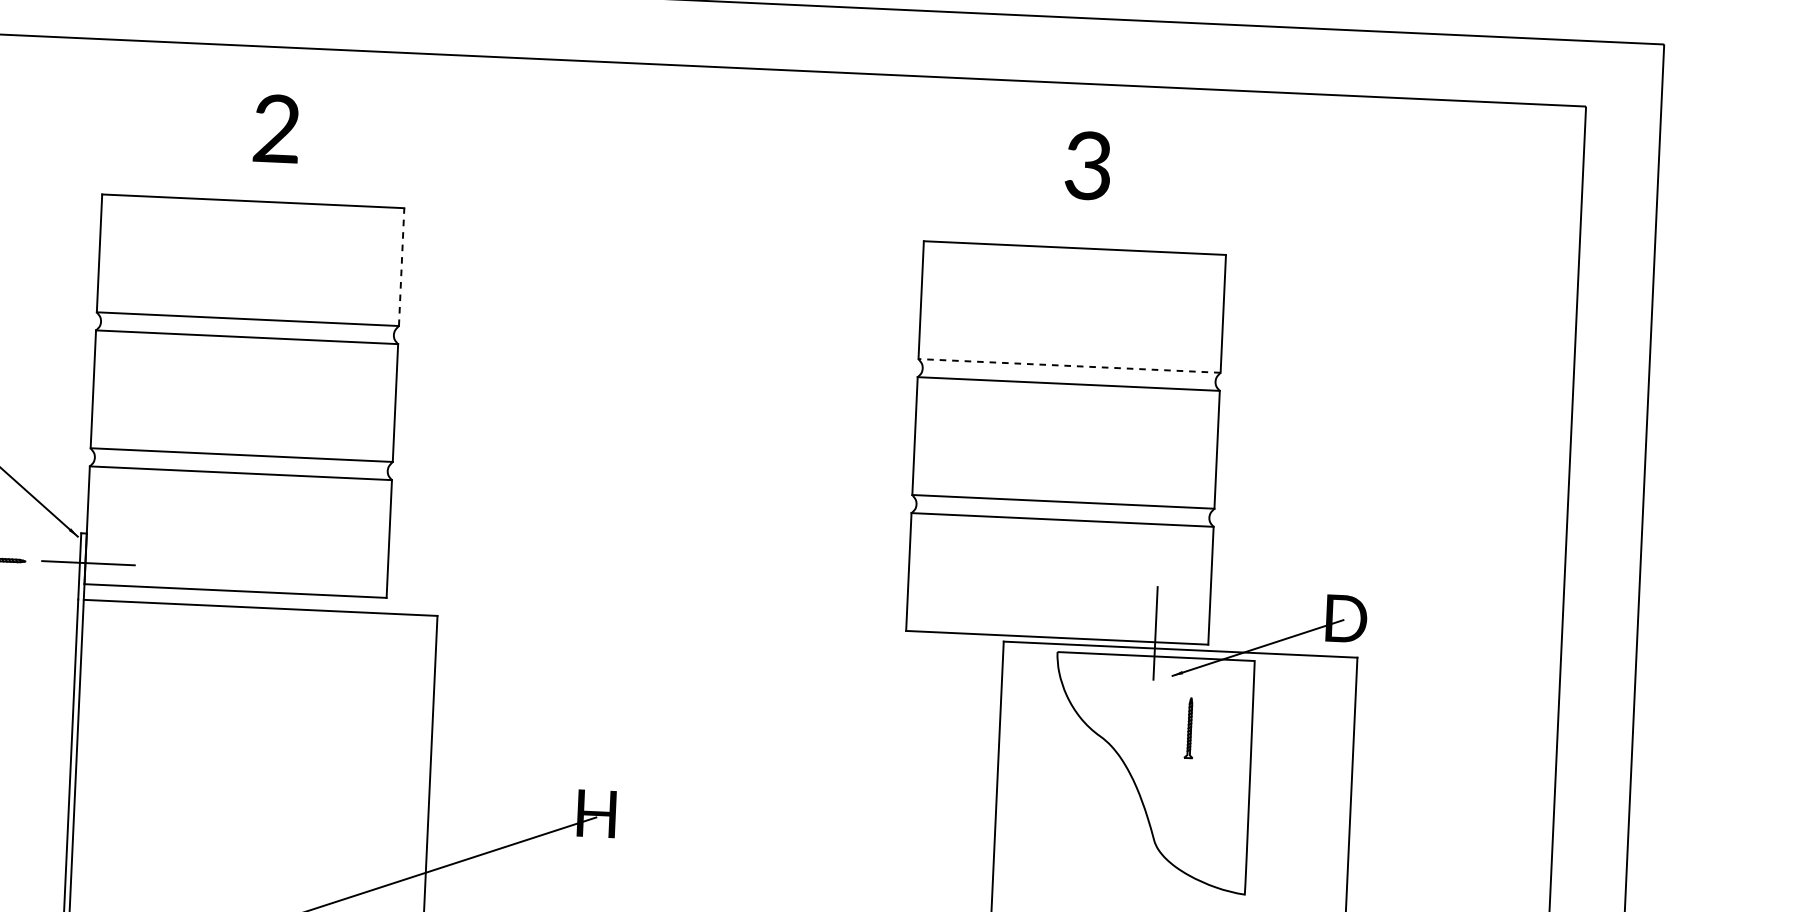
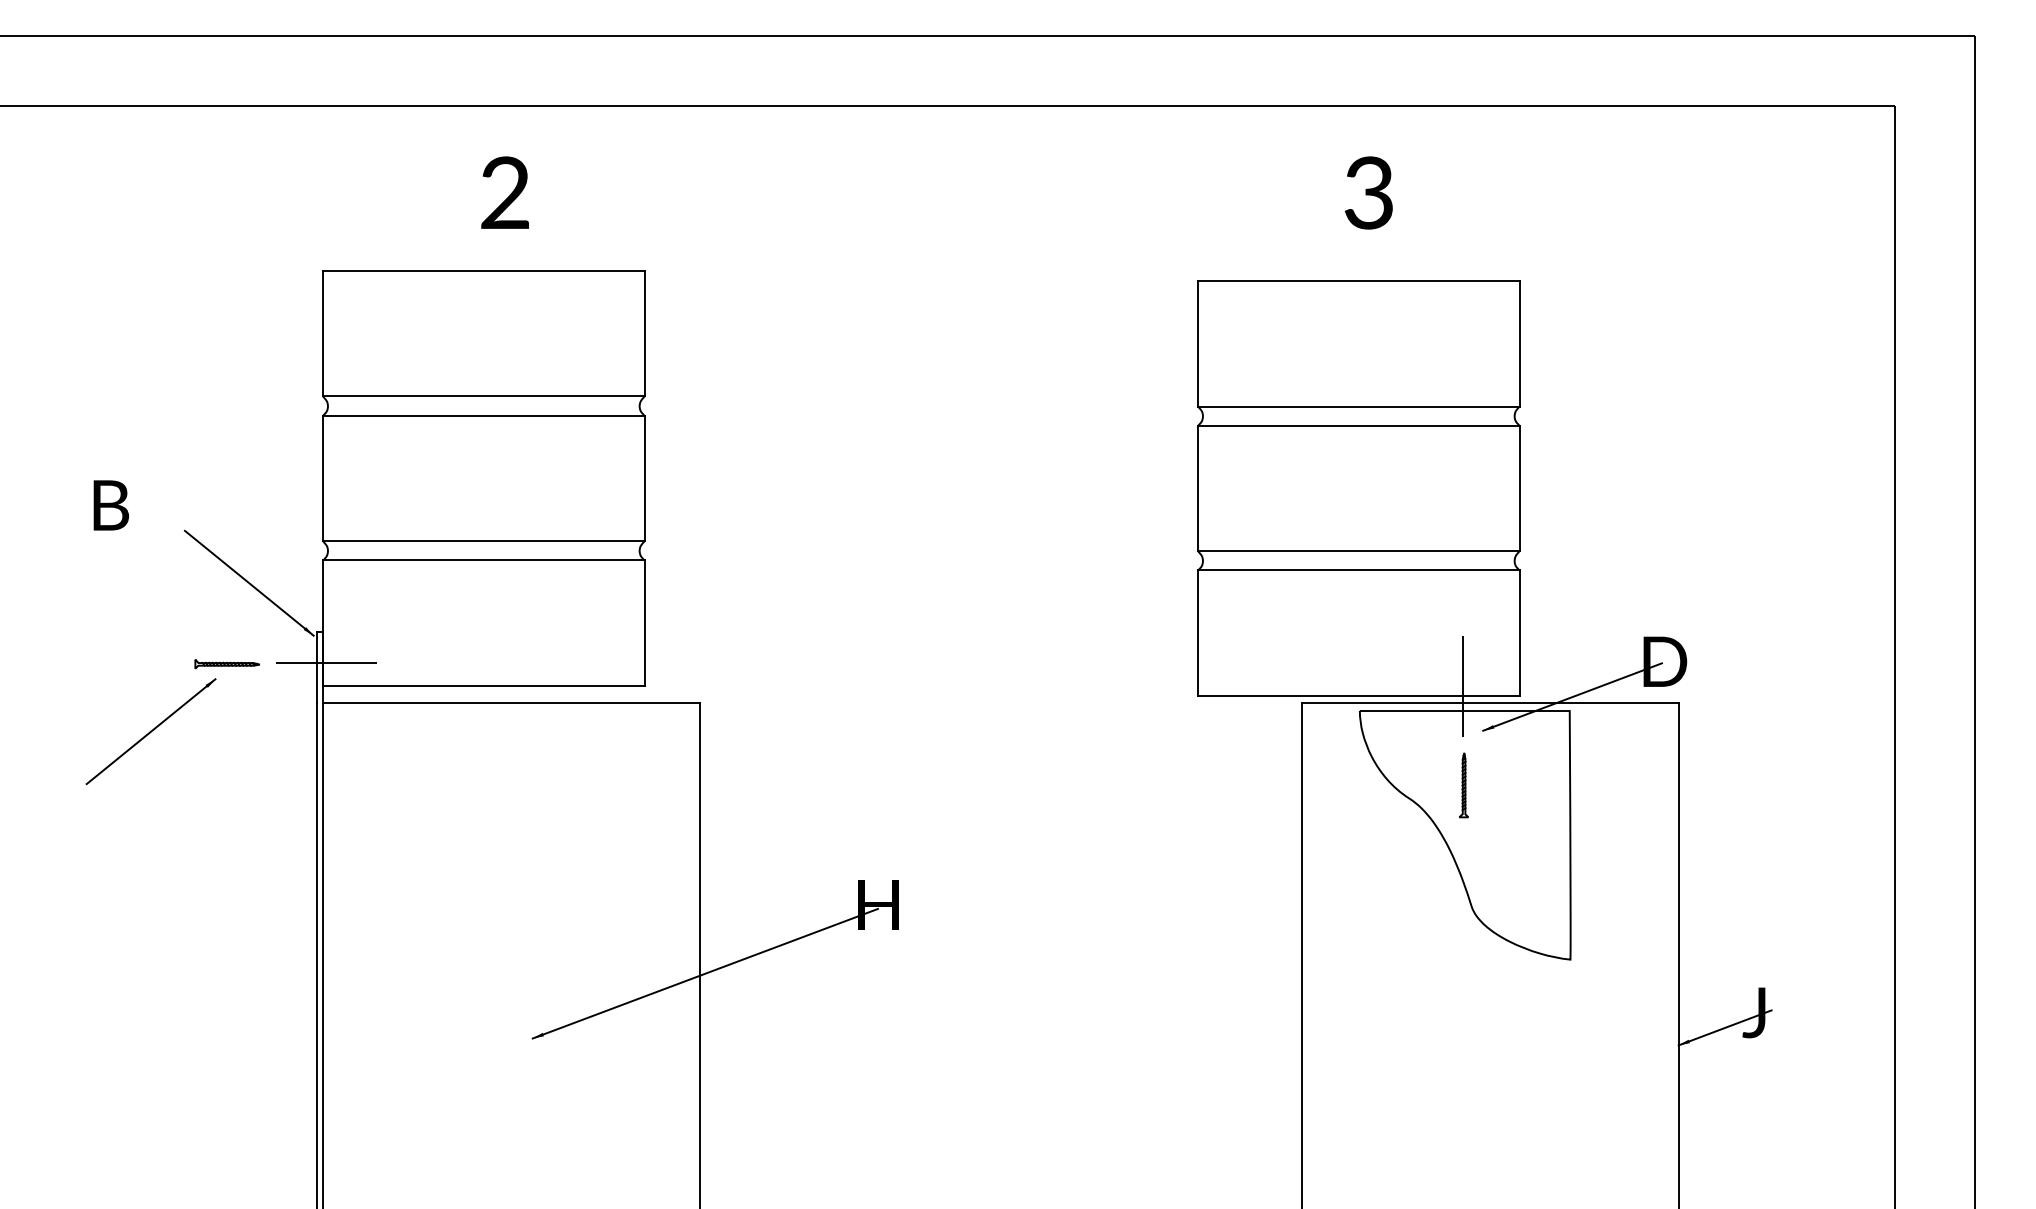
line: (401, 266) -> (644, 333), dashed -> solid
line: (1069, 365) -> (1358, 406), dashed -> solid
part: (1189, 728) -> (1463, 785), moved

